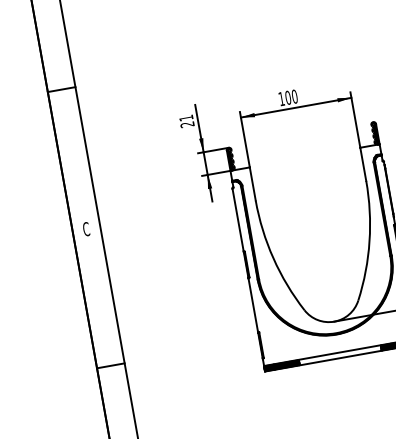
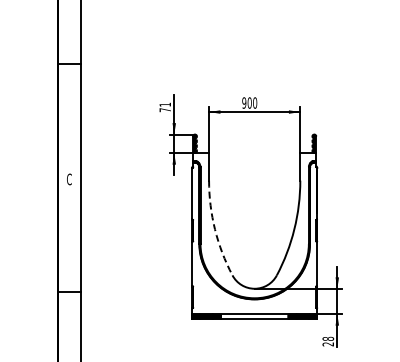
text: (281, 98) -> (244, 102), 100 -> 900
text: (186, 125) -> (164, 110), 21 -> 71
arc: (274, 258) -> (215, 229), solid -> dashed

